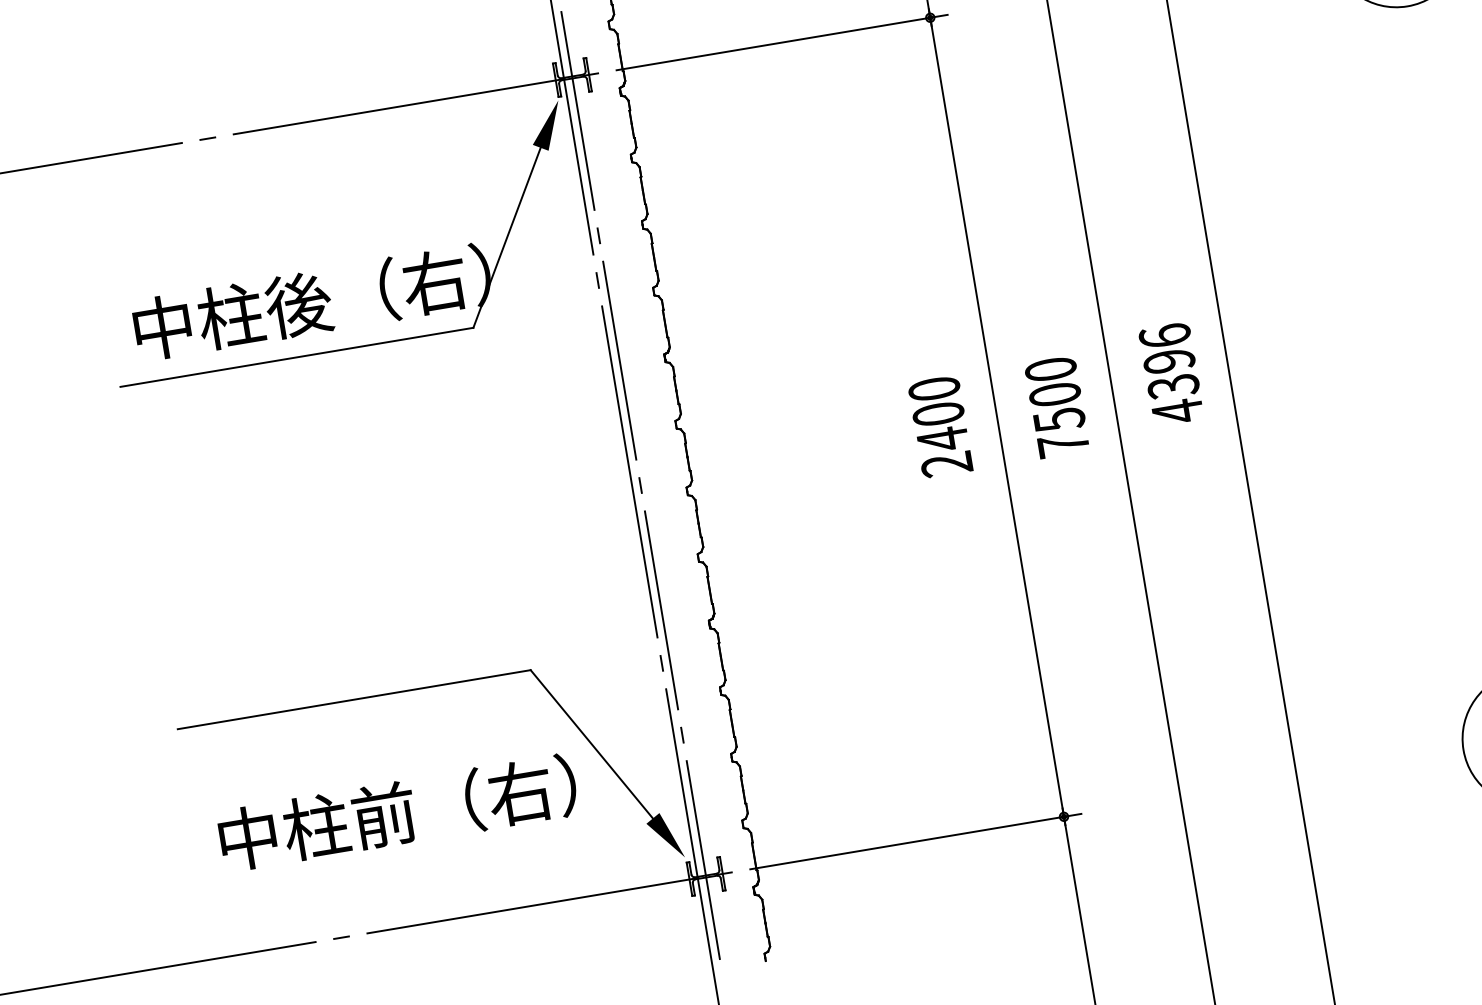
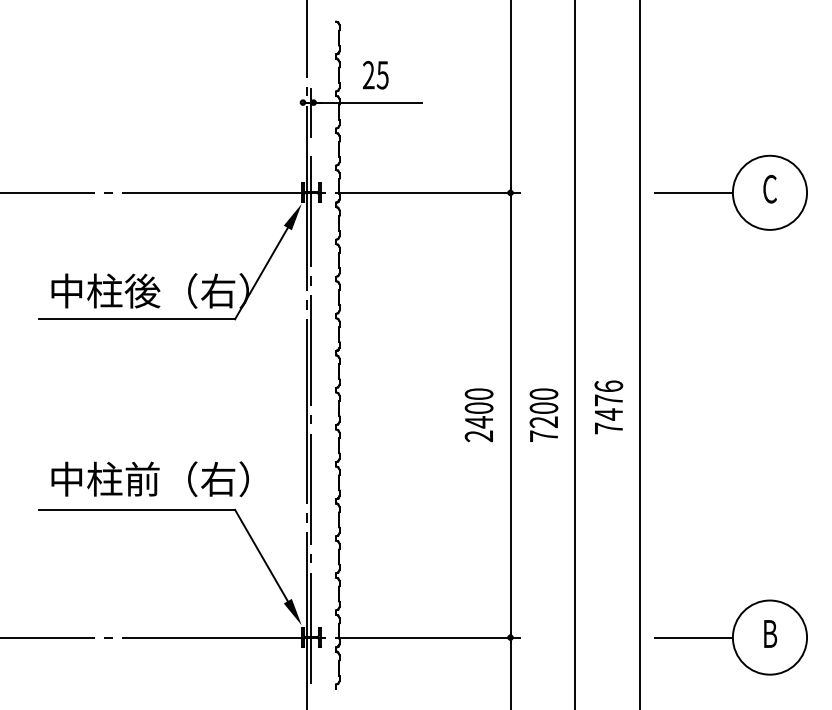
text: (1172, 386) -> (608, 414), 4396 -> 7476
text: (1058, 420) -> (543, 422), 7500 -> 7200
line: (1392, 761) -> (693, 637), added
text: (396, 813) -> (149, 479), moved

